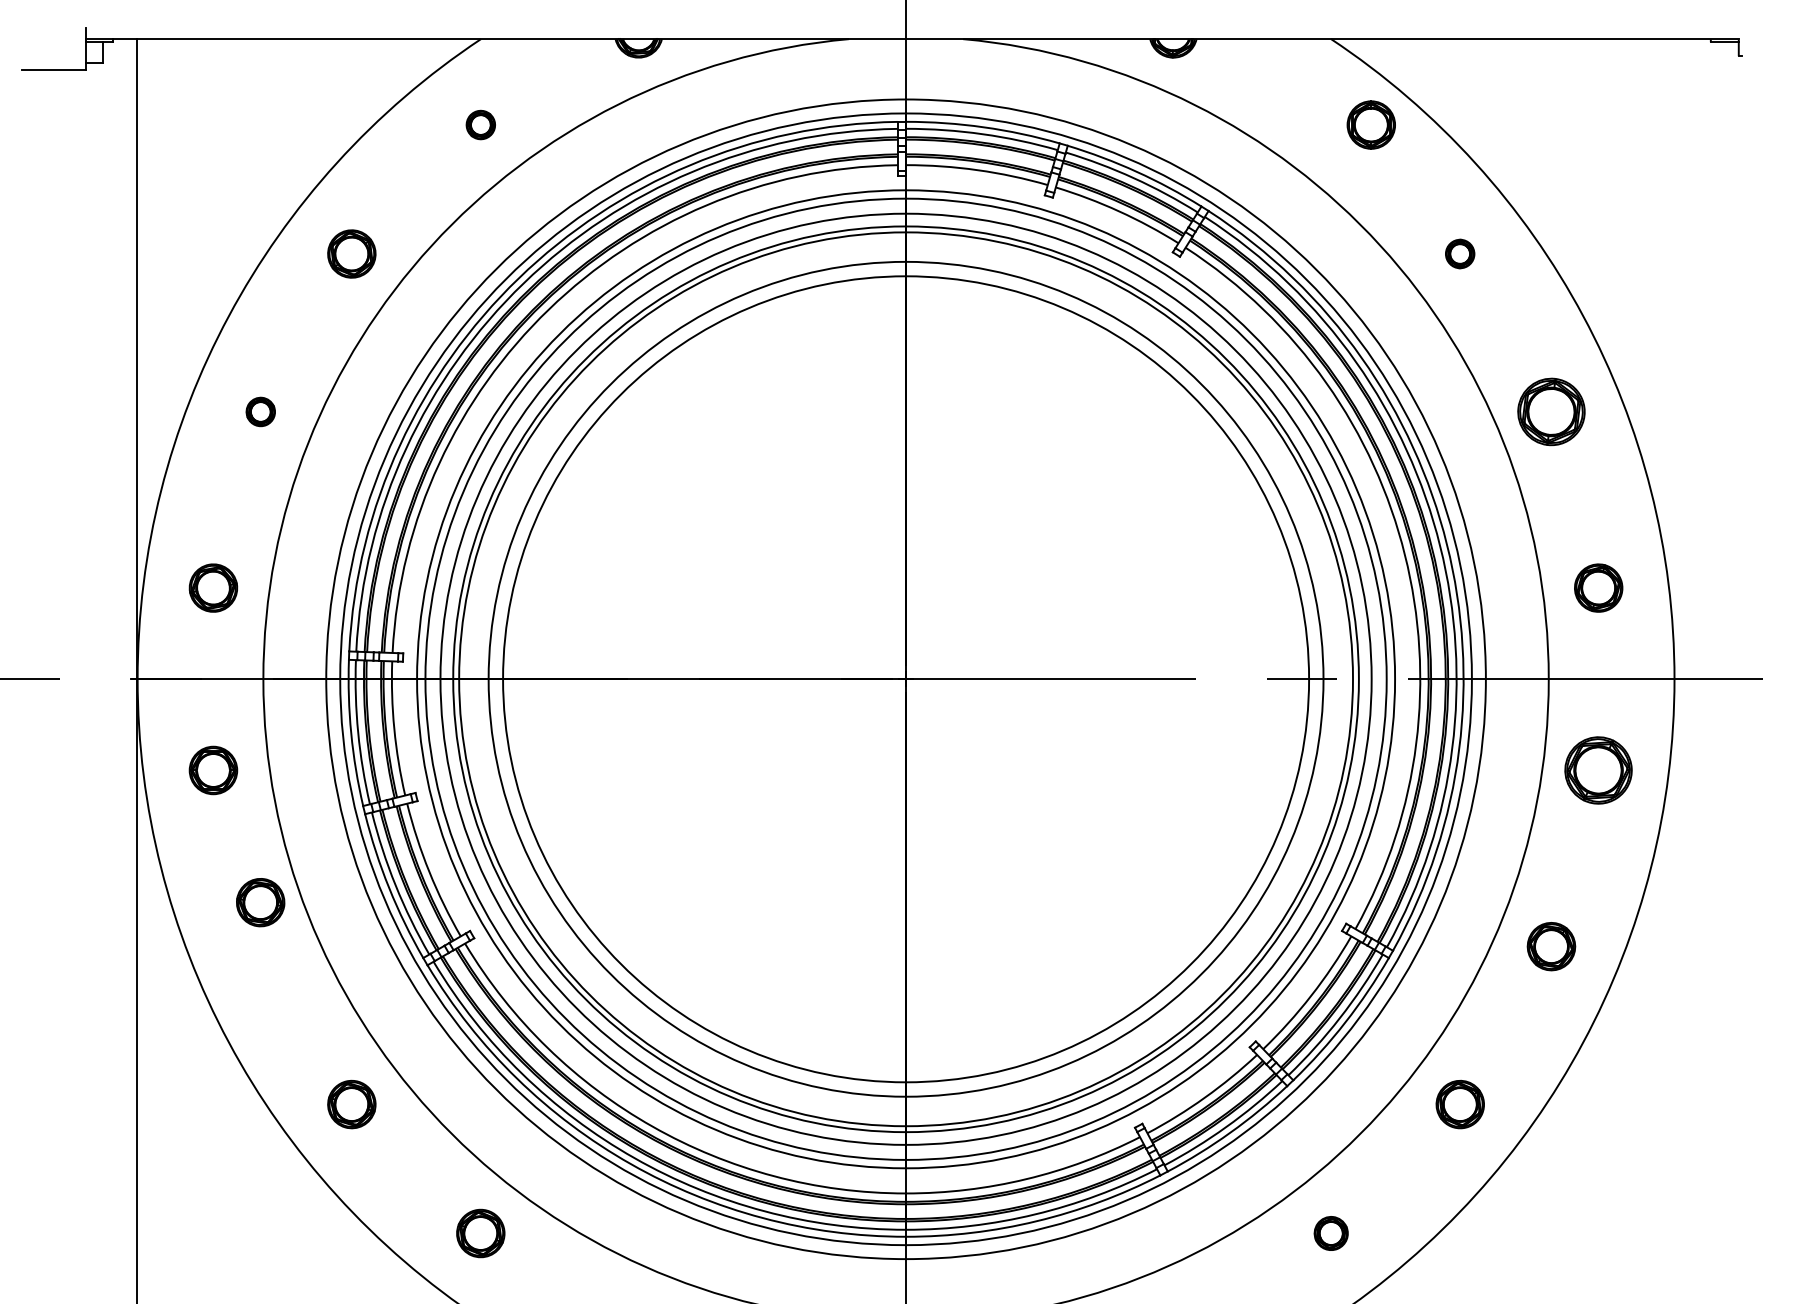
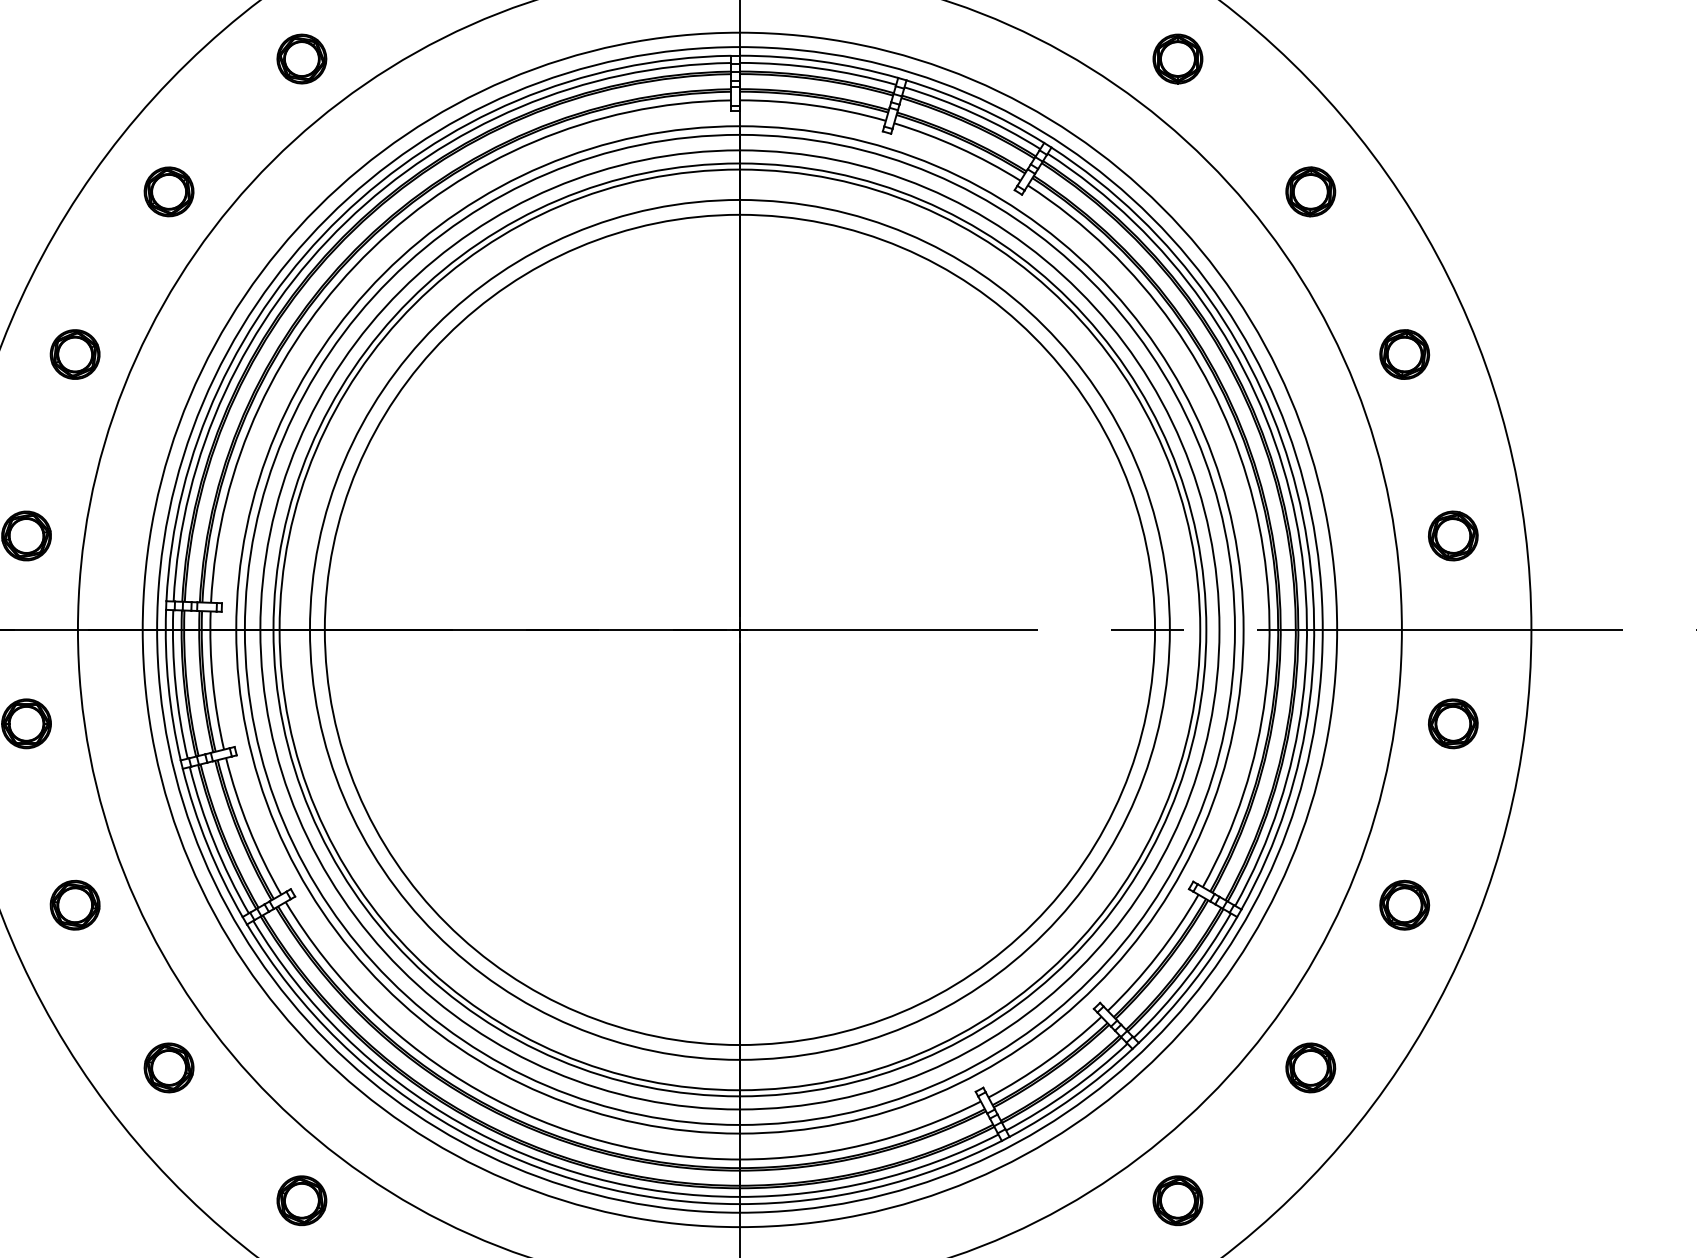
part: (480, 124) -> (301, 58), size x1.67
part: (1370, 124) -> (1177, 58), moved
part: (1459, 253) -> (1309, 191), size x1.67
part: (260, 411) -> (74, 354), size x1.67
part: (1551, 411) -> (1404, 354), size x0.71
part: (1598, 770) -> (1453, 723), size x0.71
part: (260, 902) -> (74, 905), moved
part: (1330, 1233) -> (1177, 1200), size x1.43

